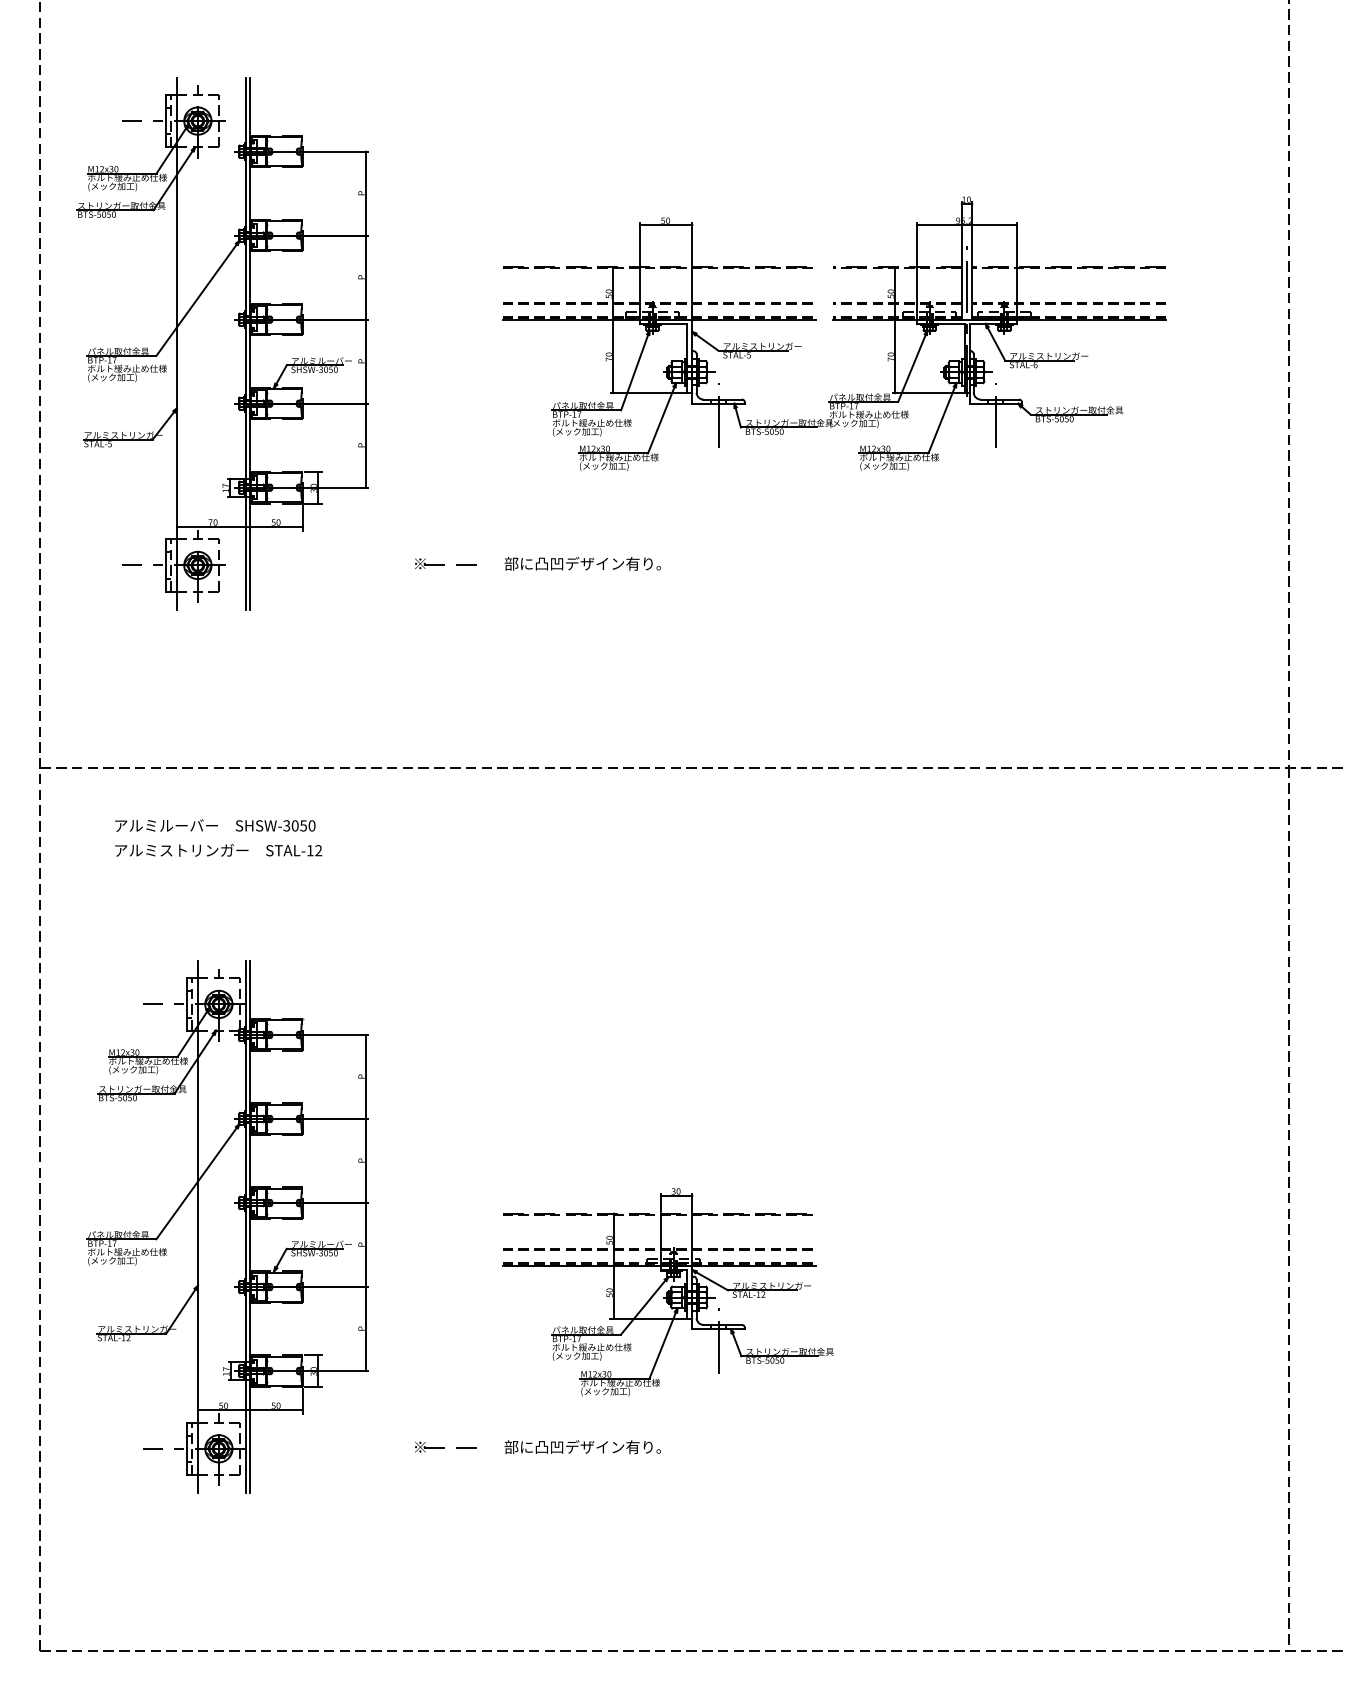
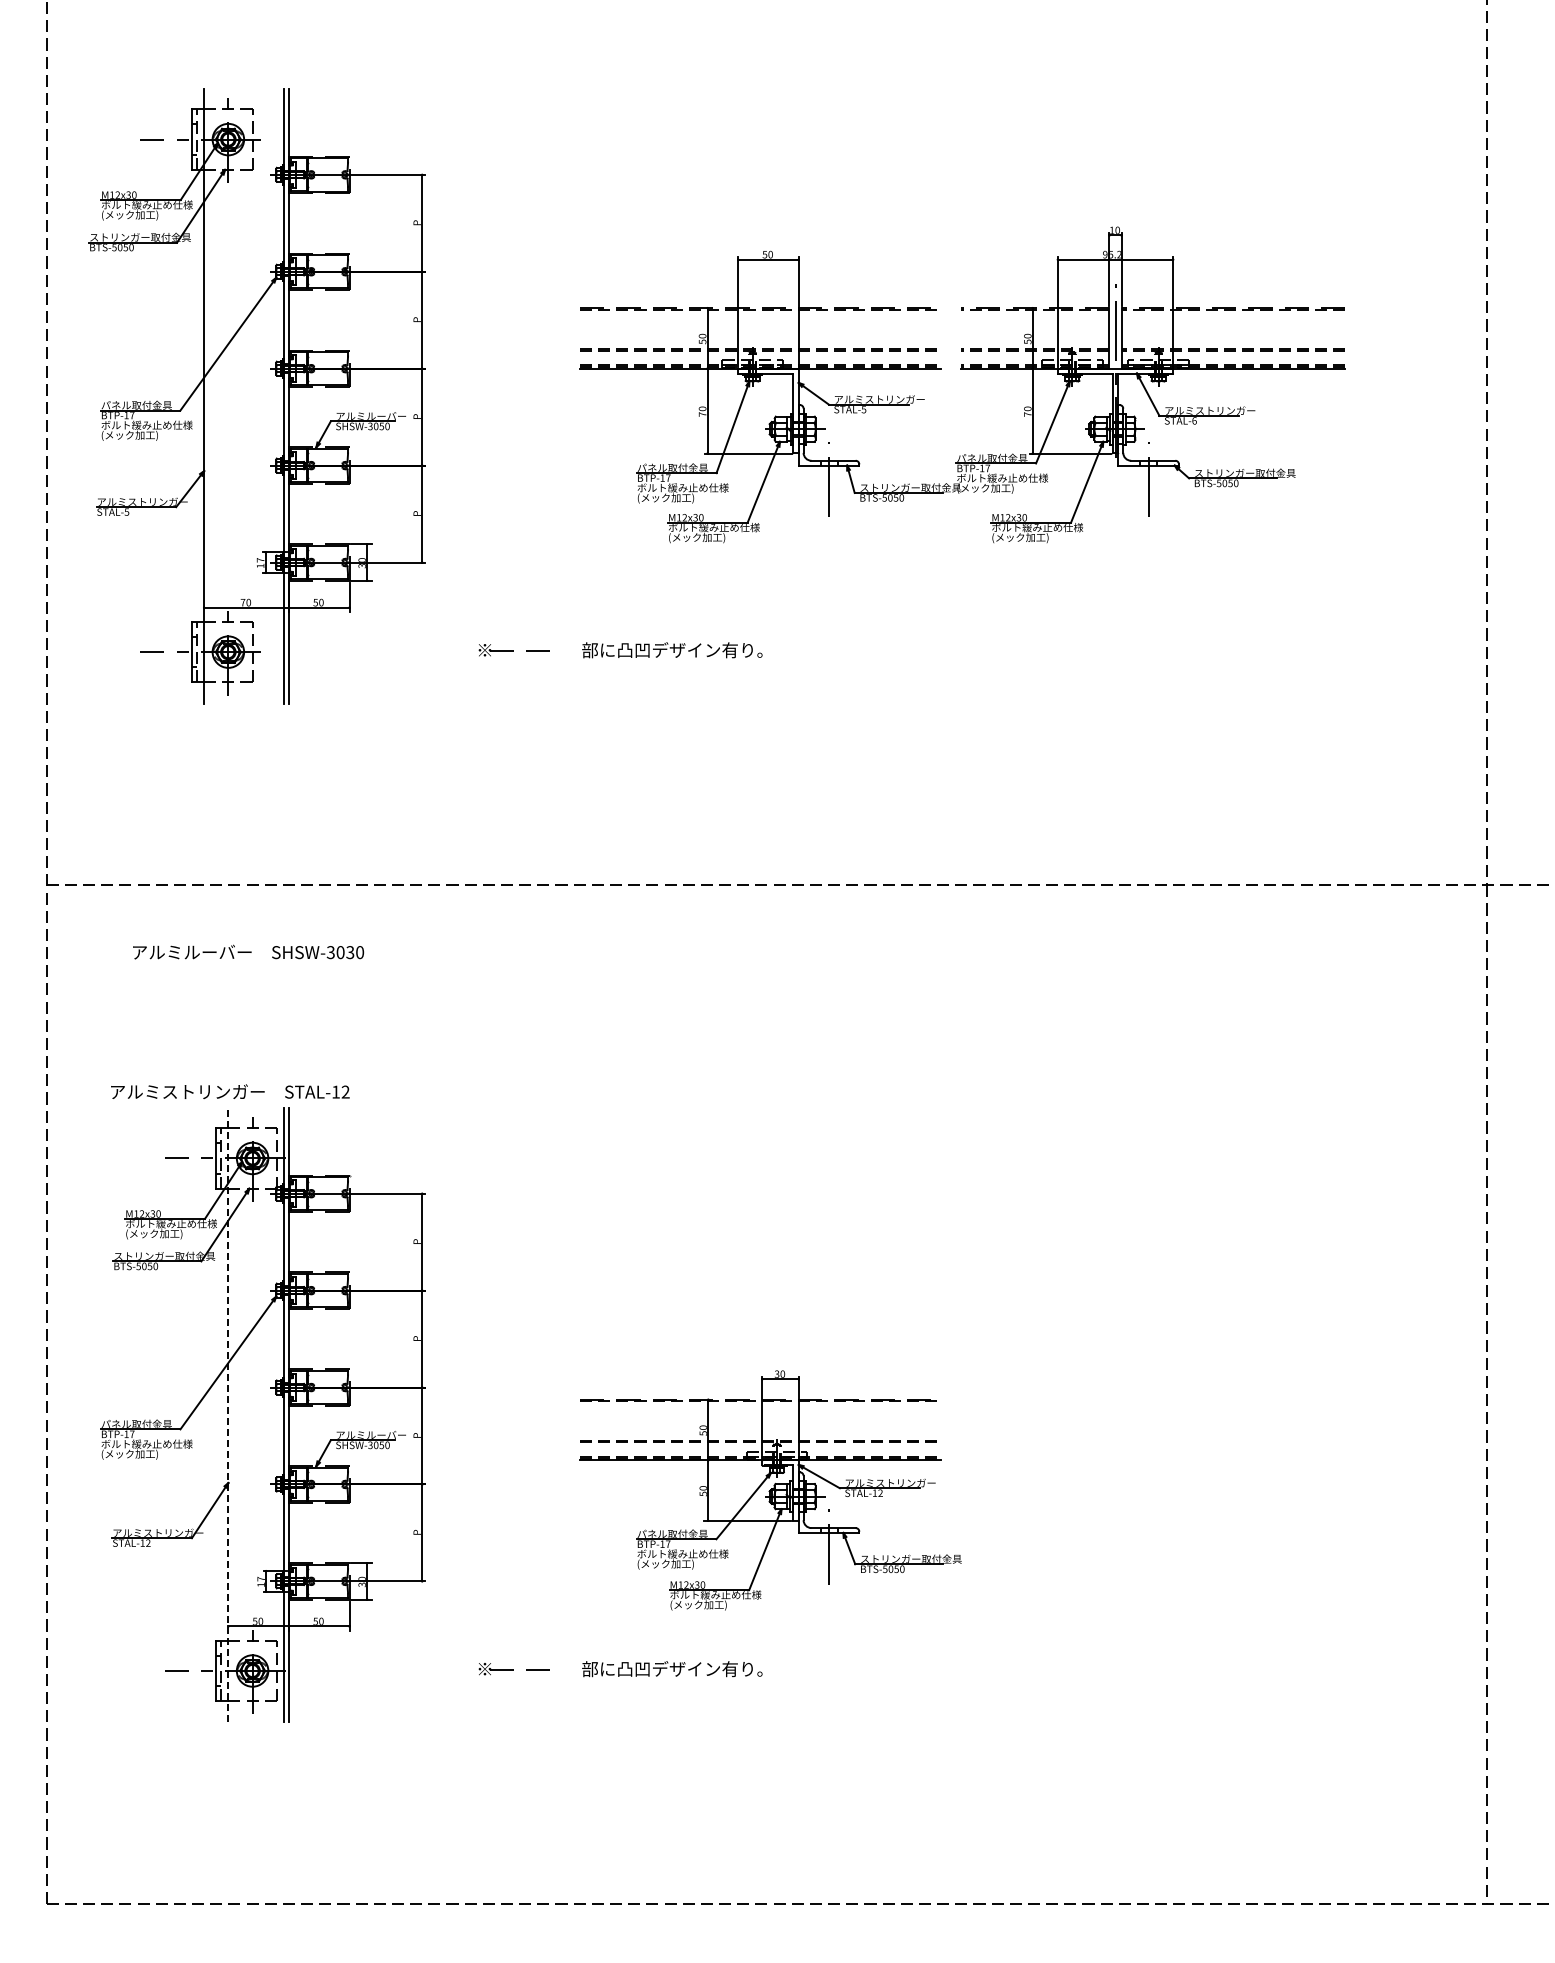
text: (303, 825) -> (350, 952), SHSW-3050 -> SHSW-3030
text: (218, 850) -> (230, 1091), moved
line: (198, 1226) -> (228, 1414), solid -> dashed

